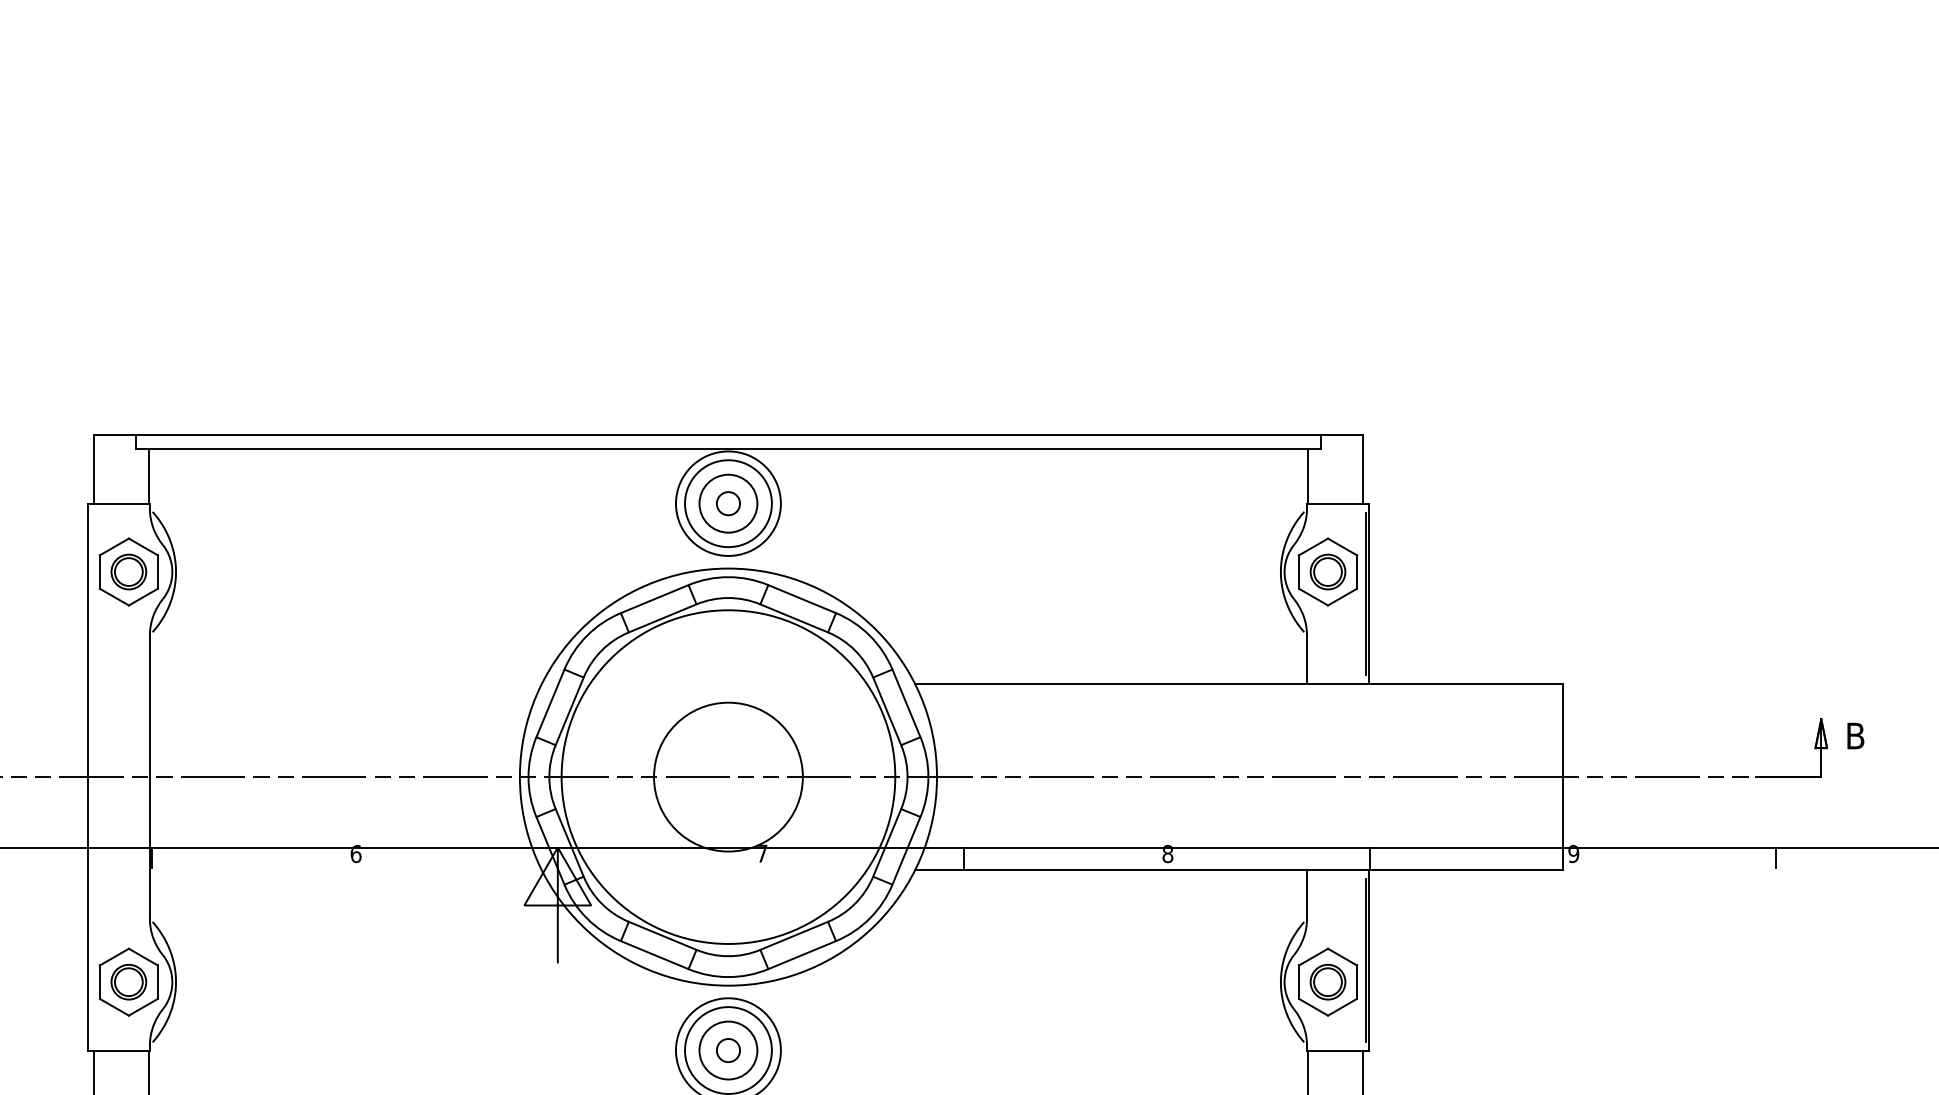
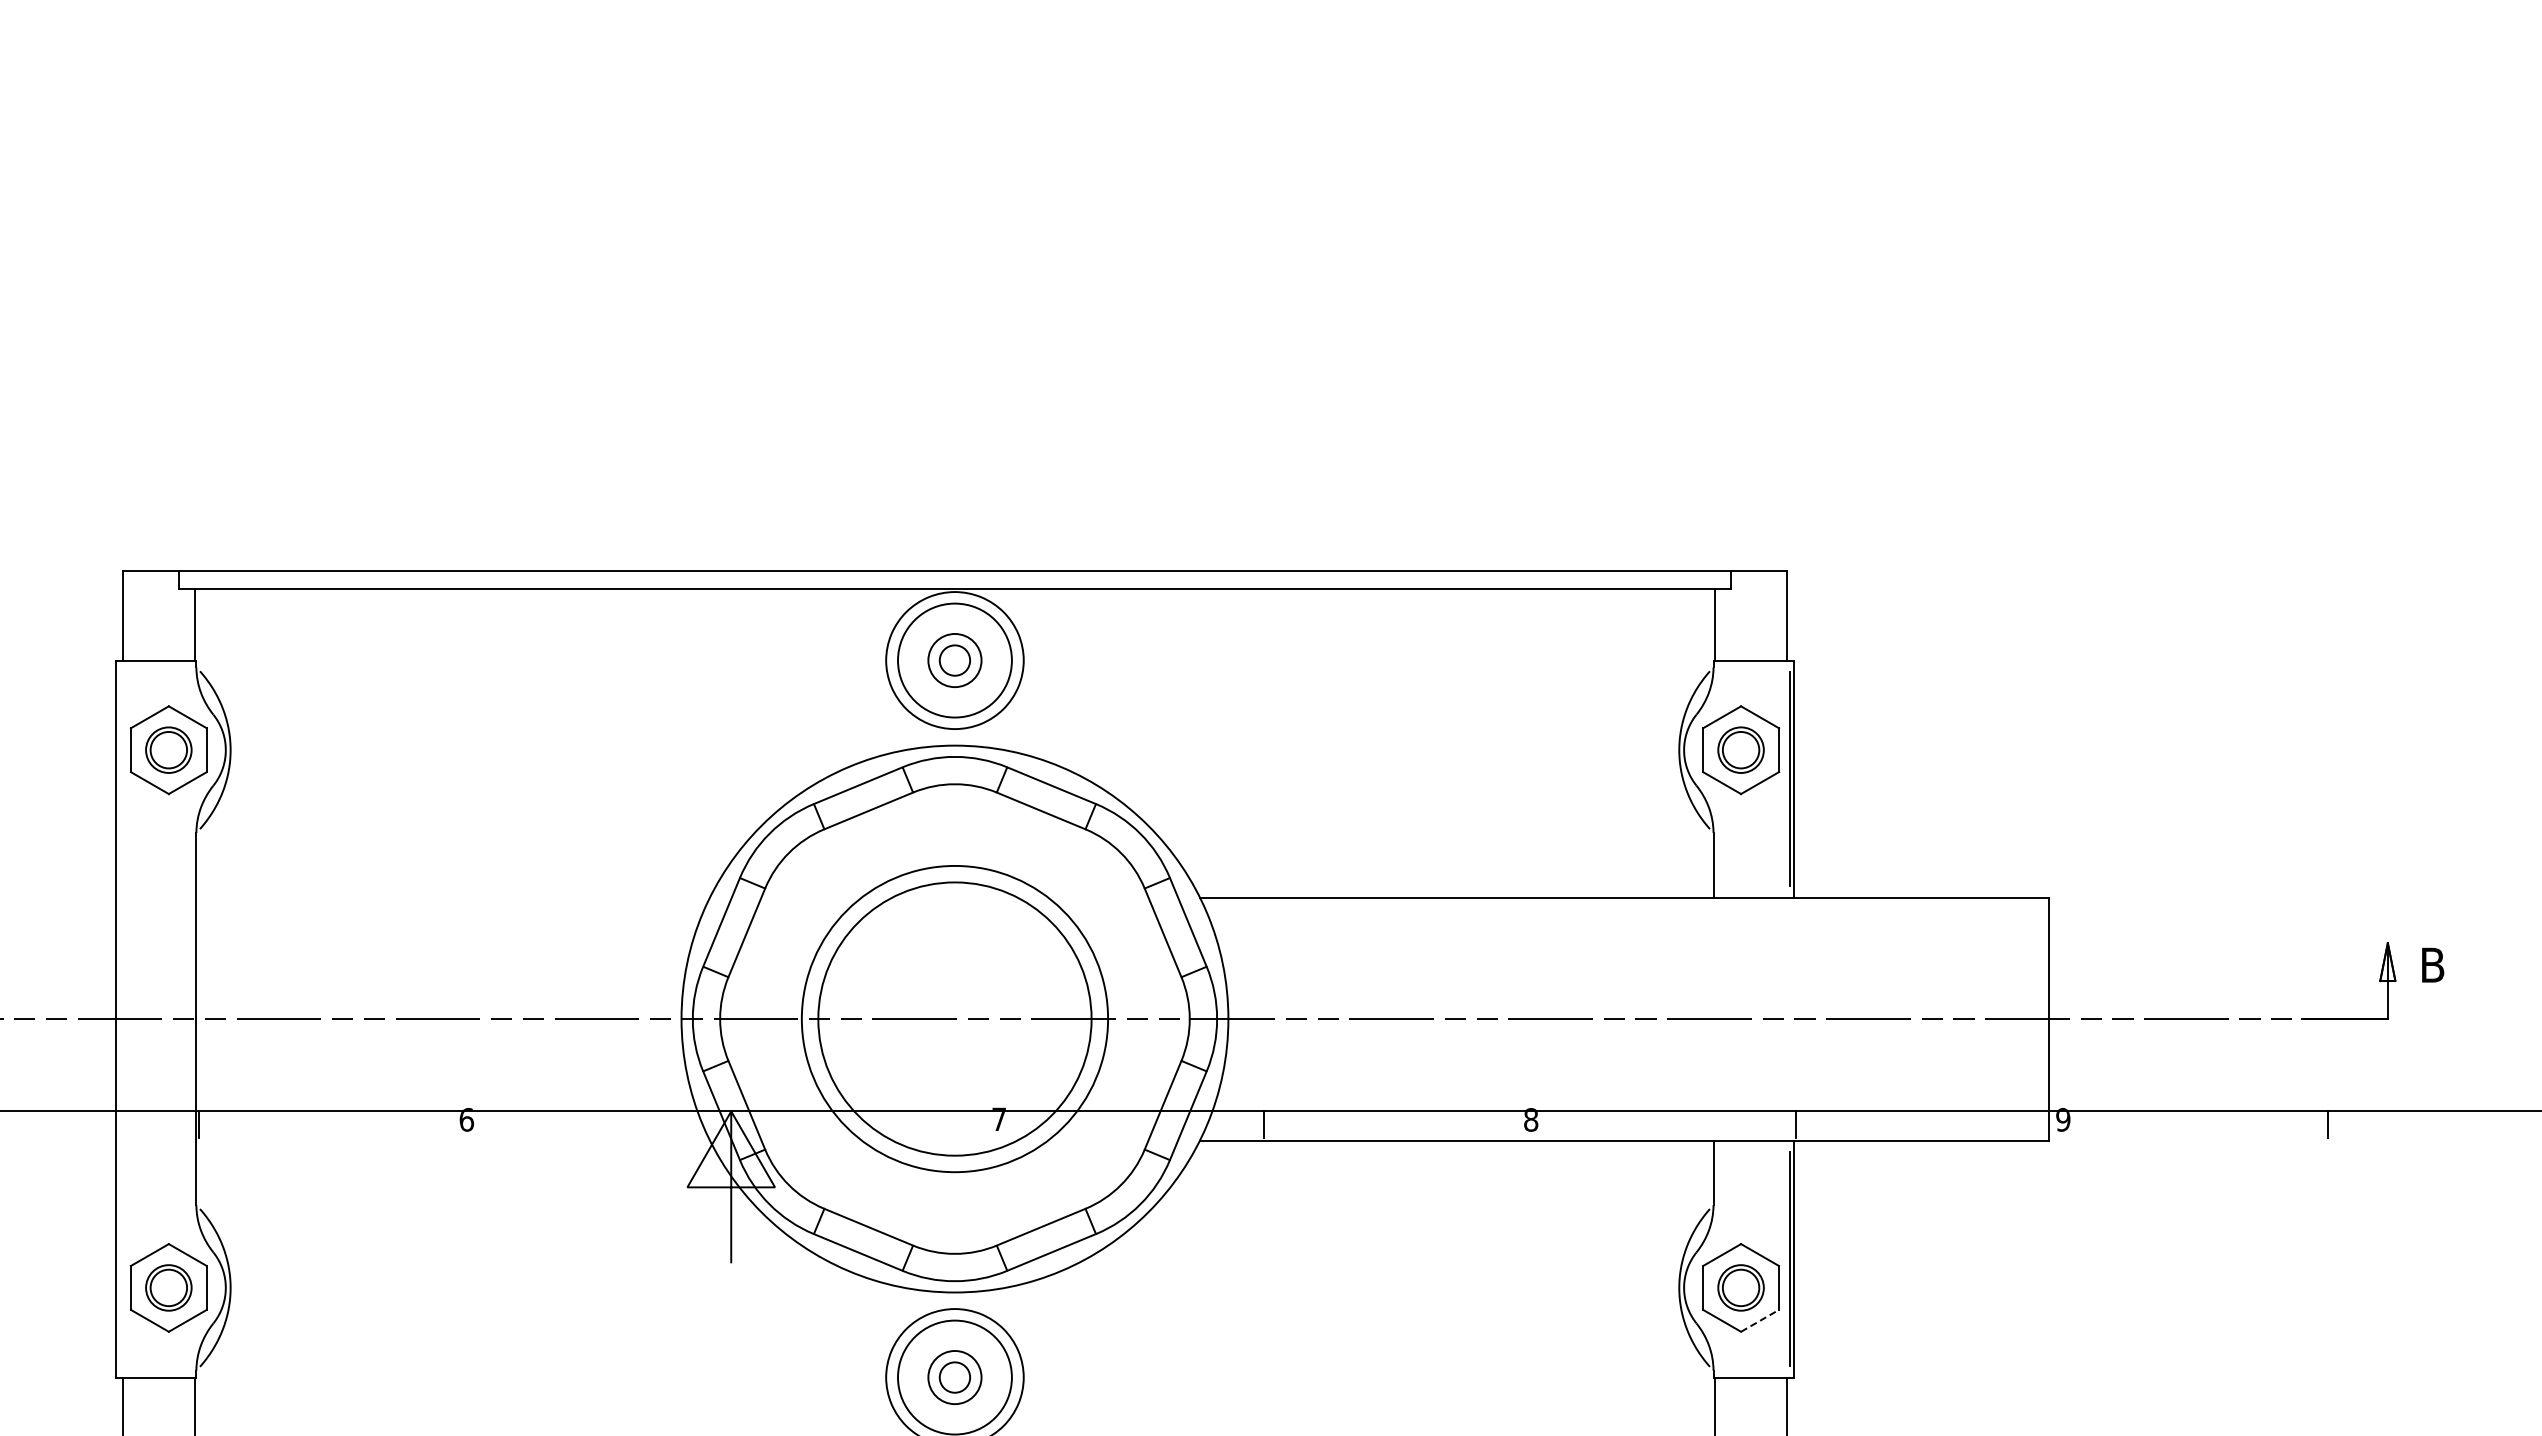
circle: (728, 503) -> (954, 660), size x0.7
circle: (728, 776) -> (954, 1018), size x0.7
circle: (728, 776) -> (954, 1018), size x1.4
line: (1342, 1007) -> (1760, 1320), solid -> dashed
circle: (728, 1050) -> (954, 1377), size x0.7

